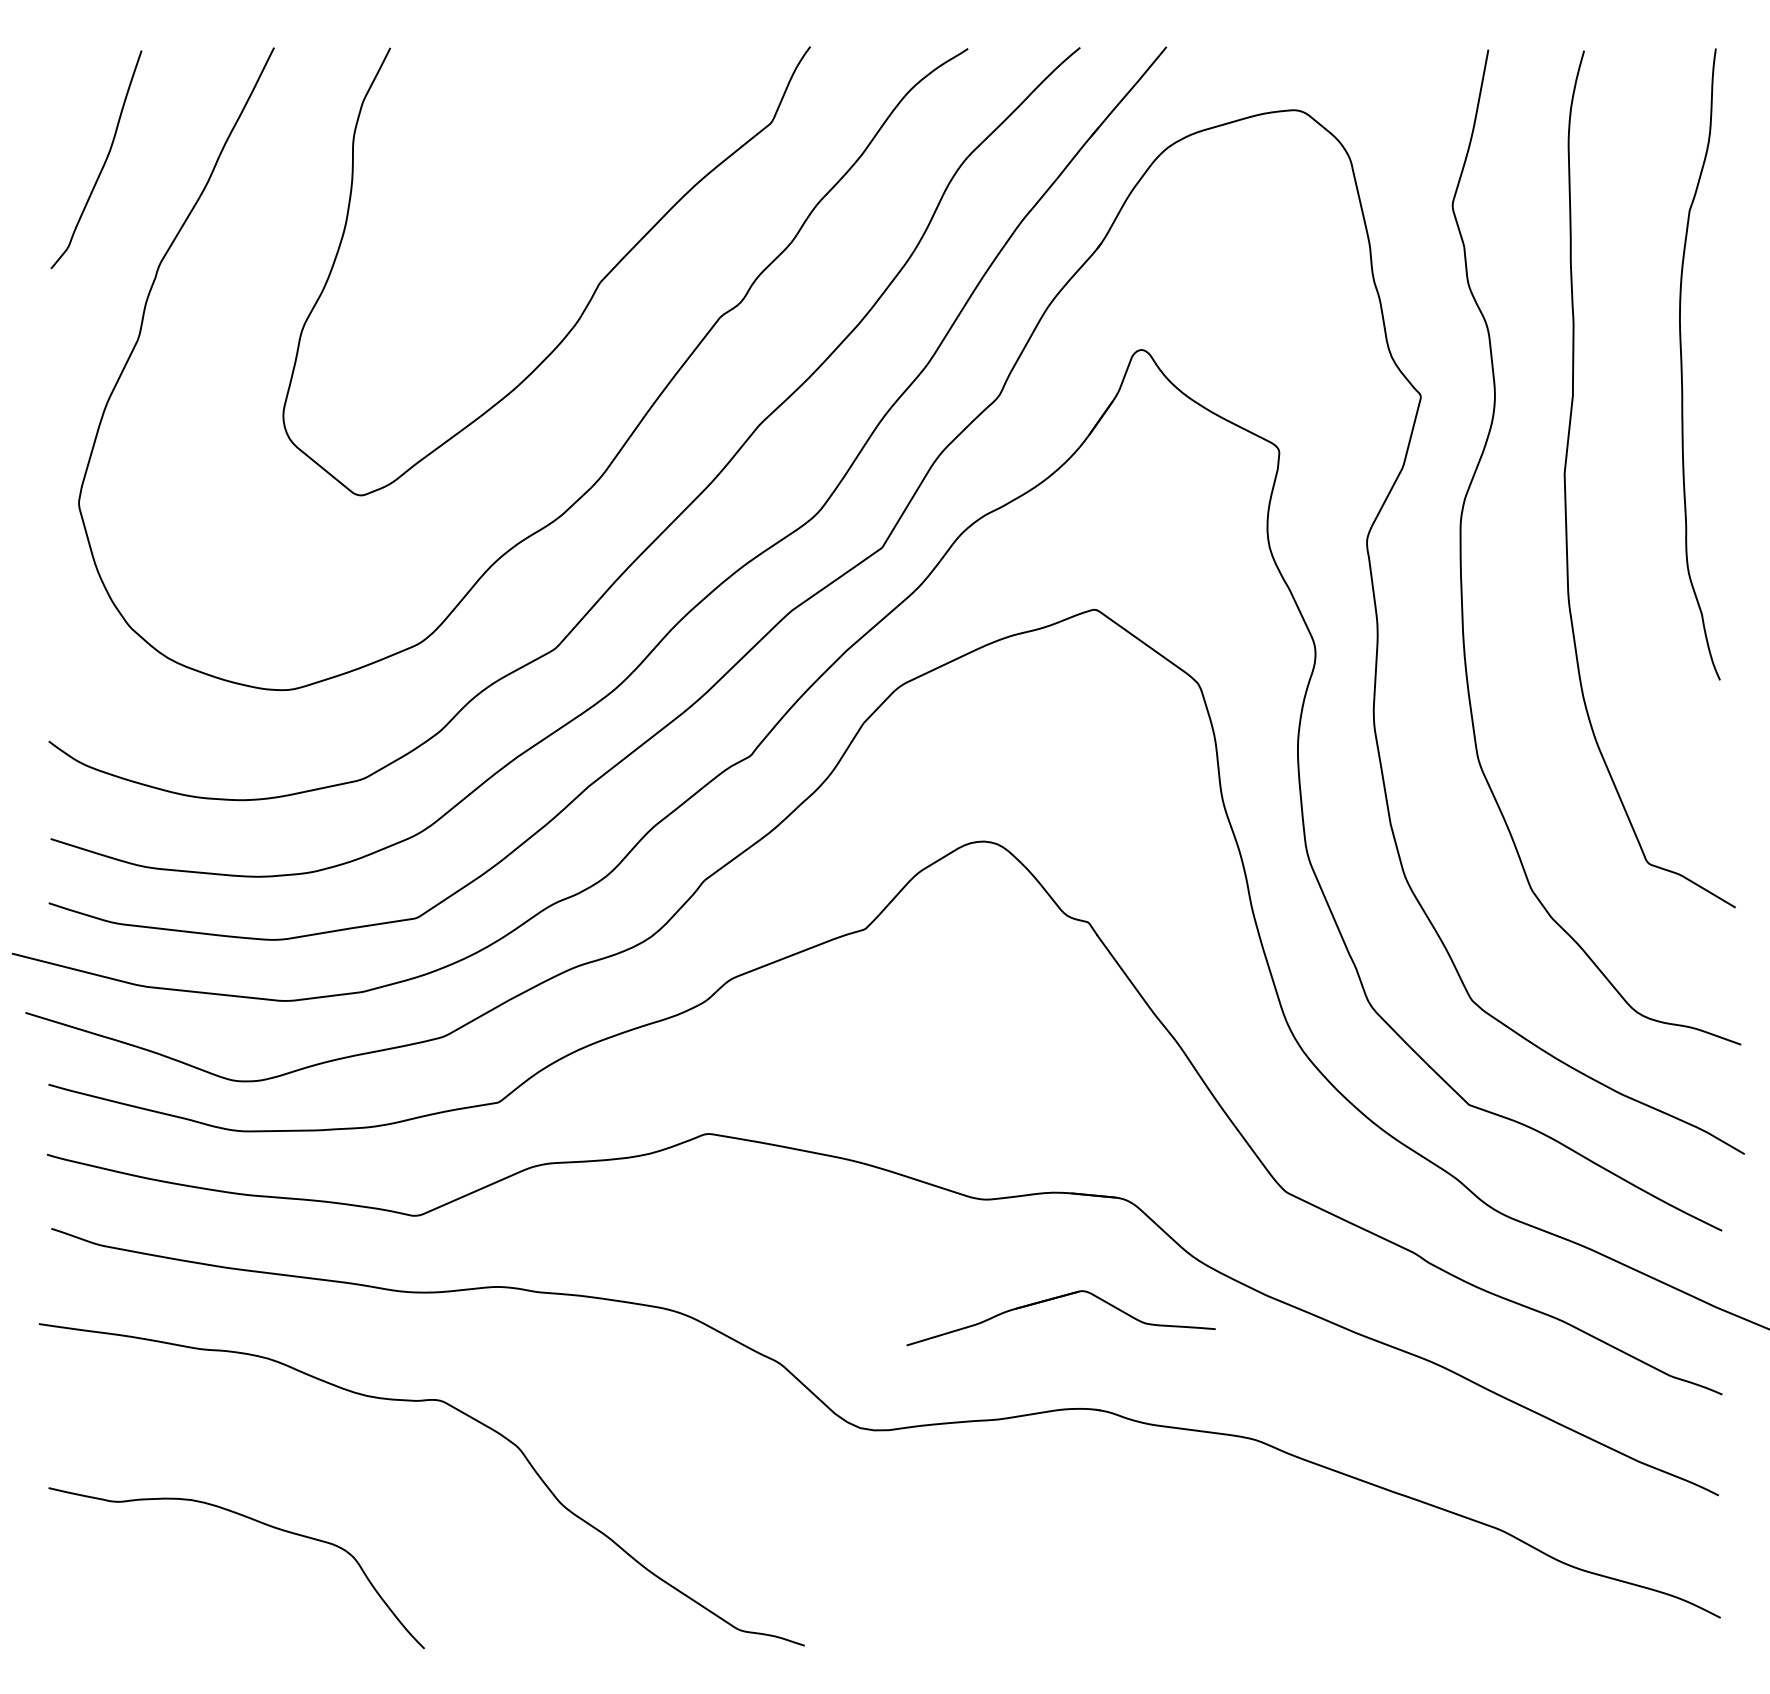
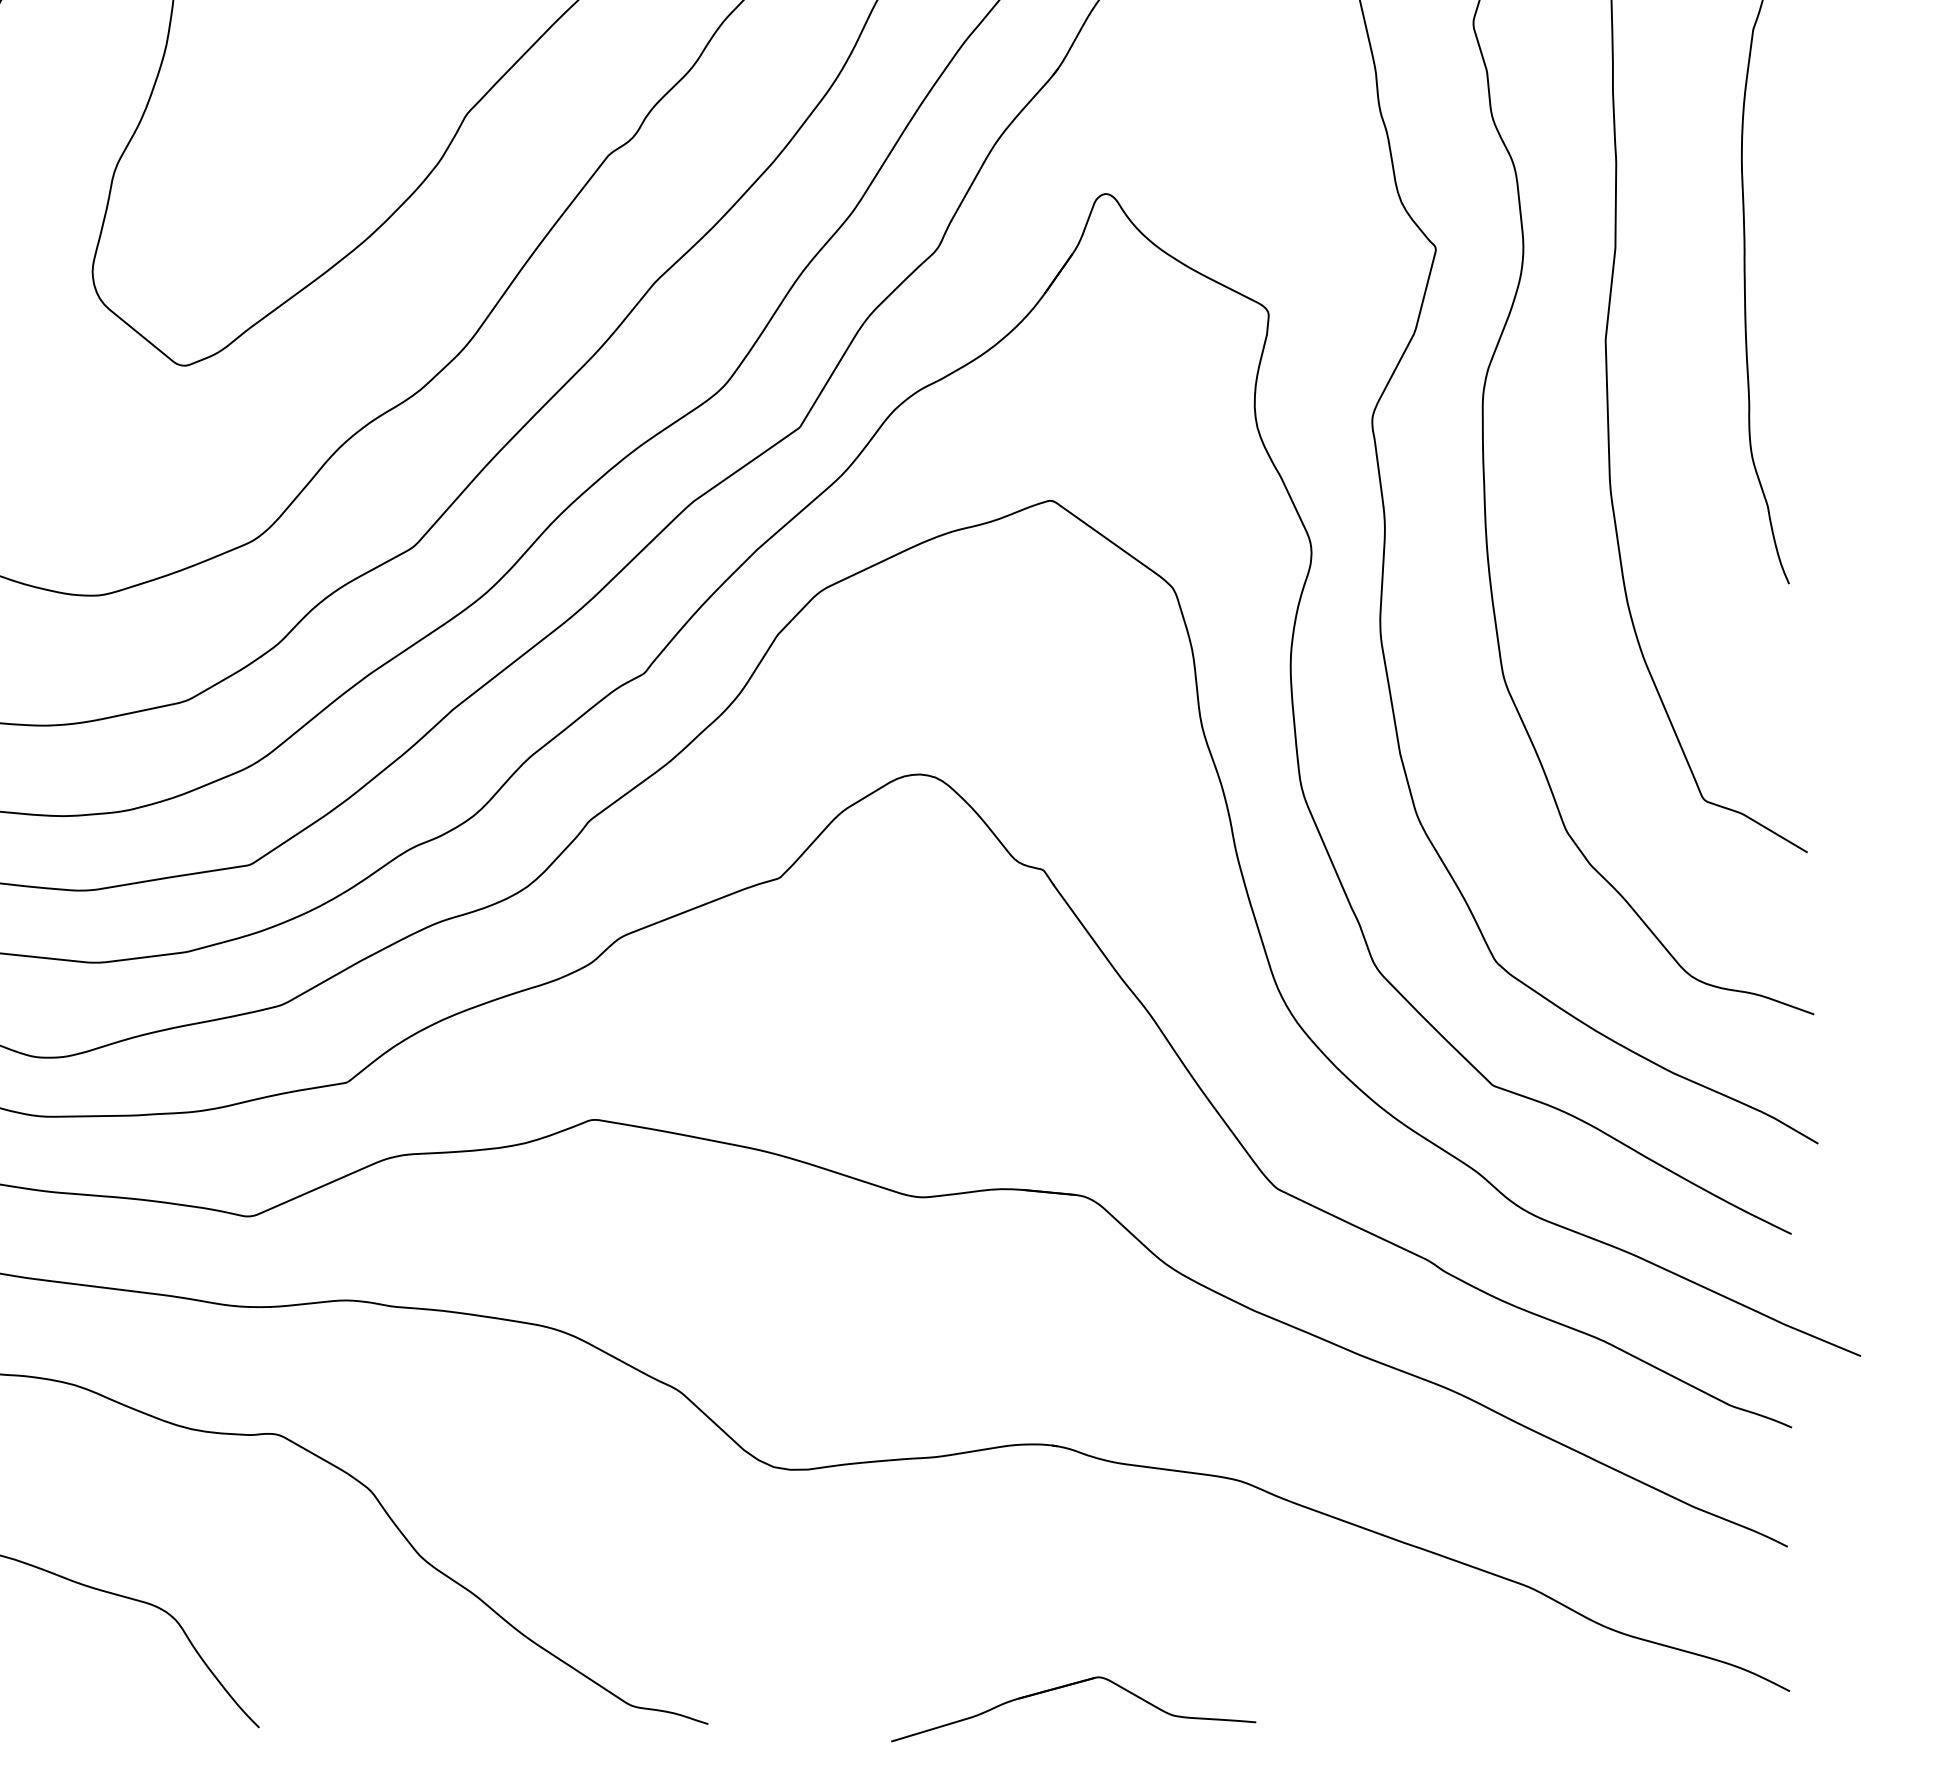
part: (1054, 1299) -> (1065, 1687), moved

